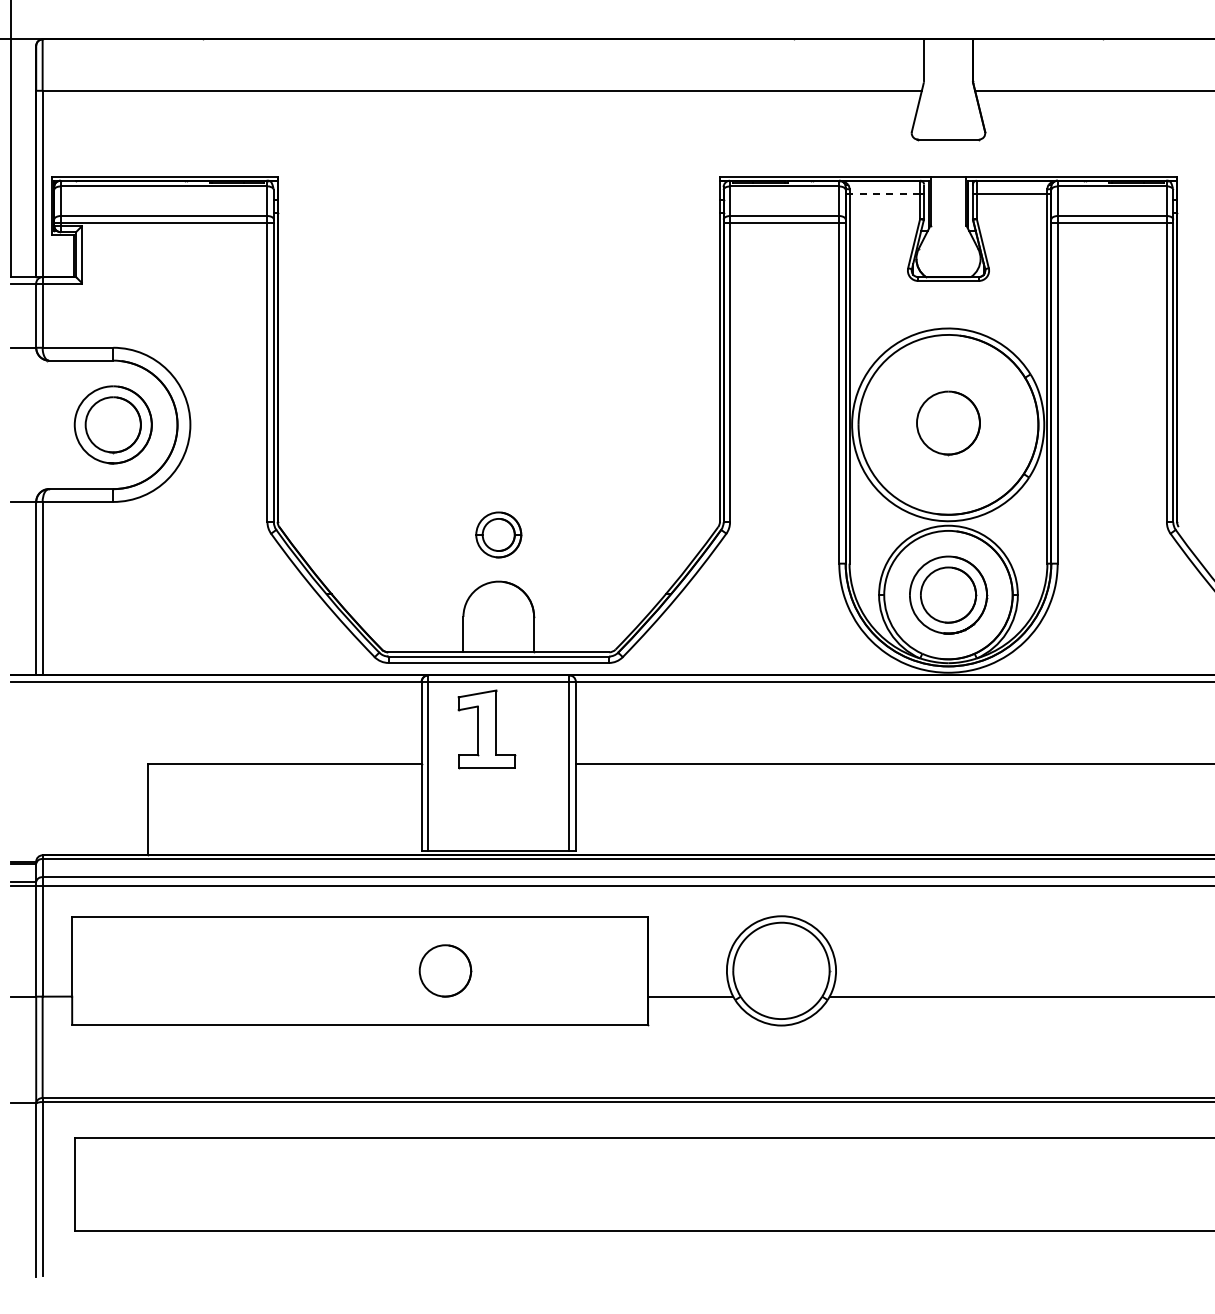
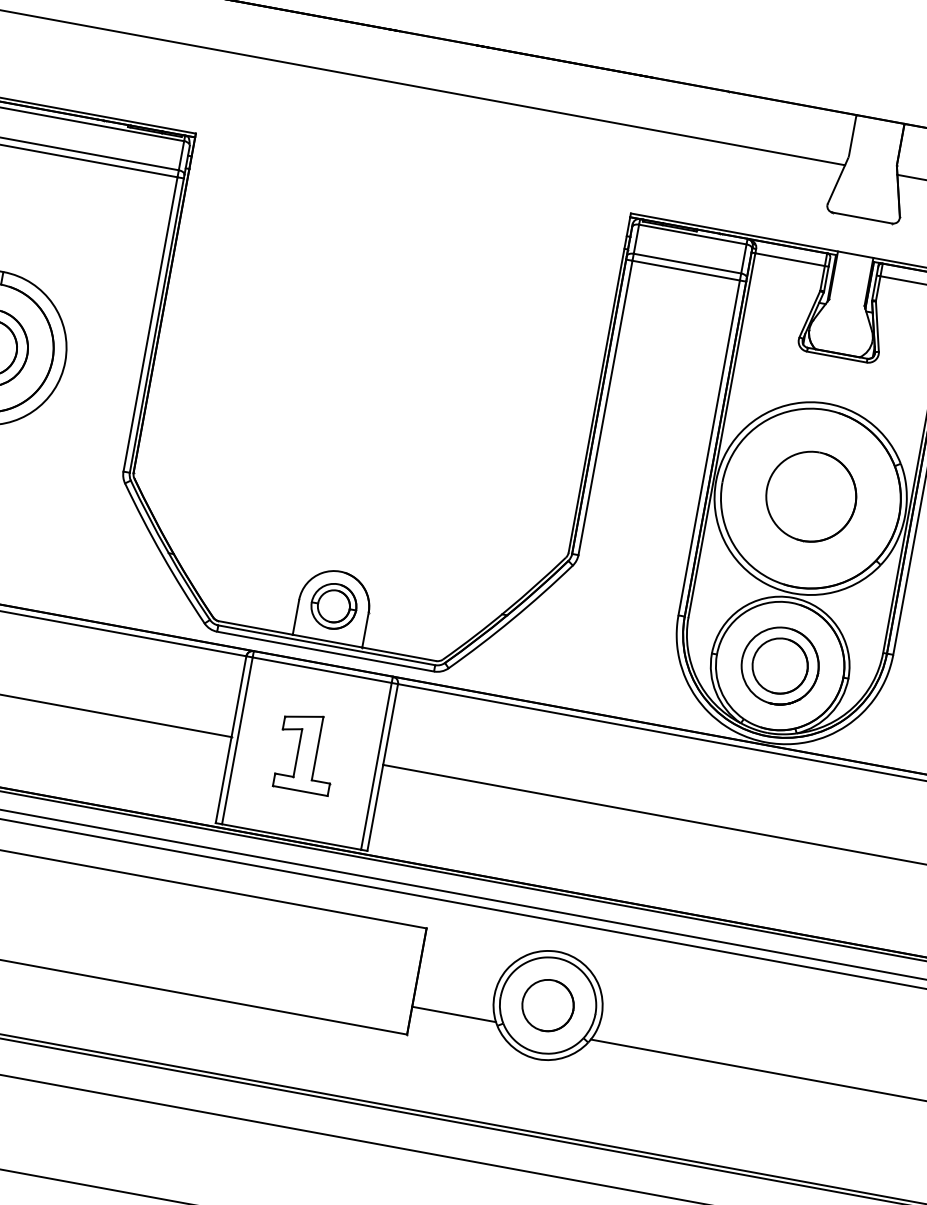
line: (884, 193) -> (789, 259), dashed -> solid
part: (948, 423) -> (811, 497), size x1.43
part: (498, 534) -> (333, 605), moved
part: (486, 729) -> (306, 753), moved
part: (445, 970) -> (548, 1005), moved

